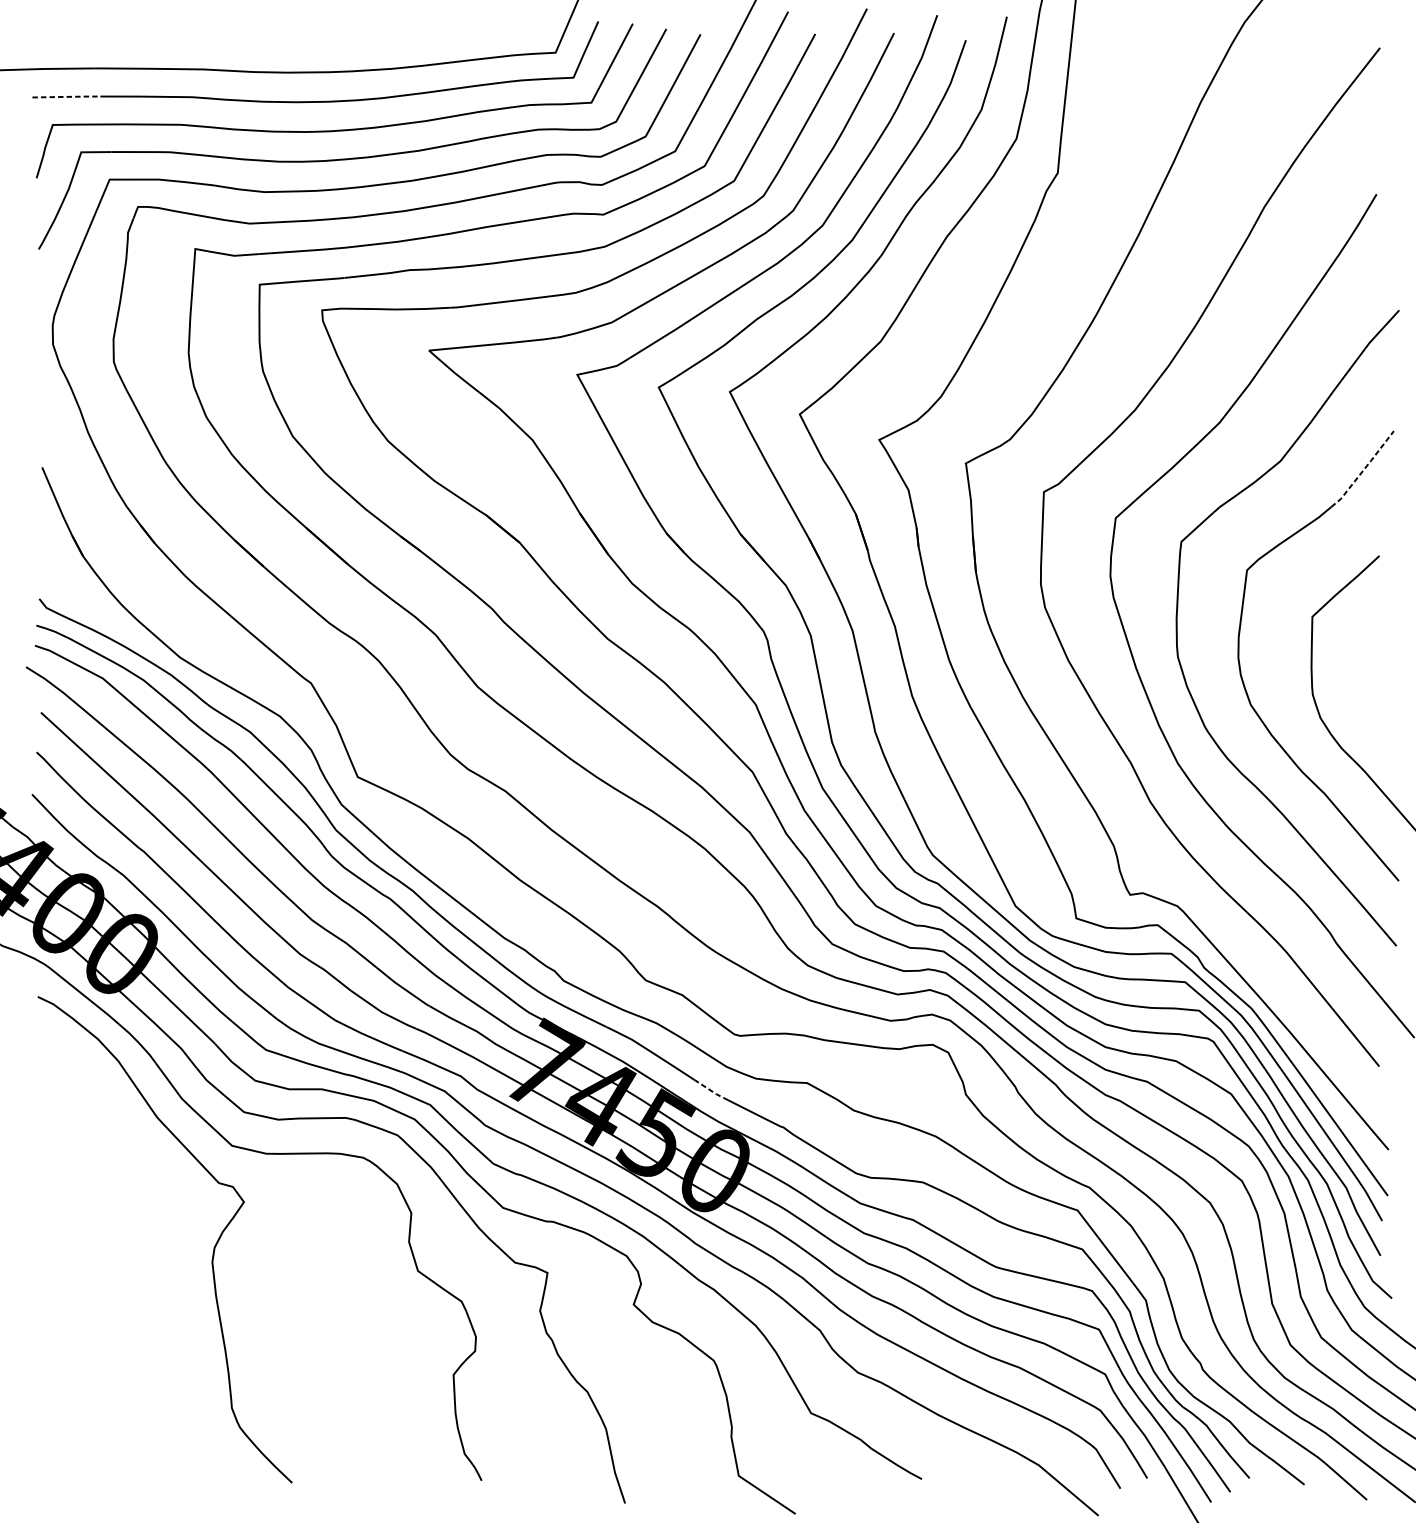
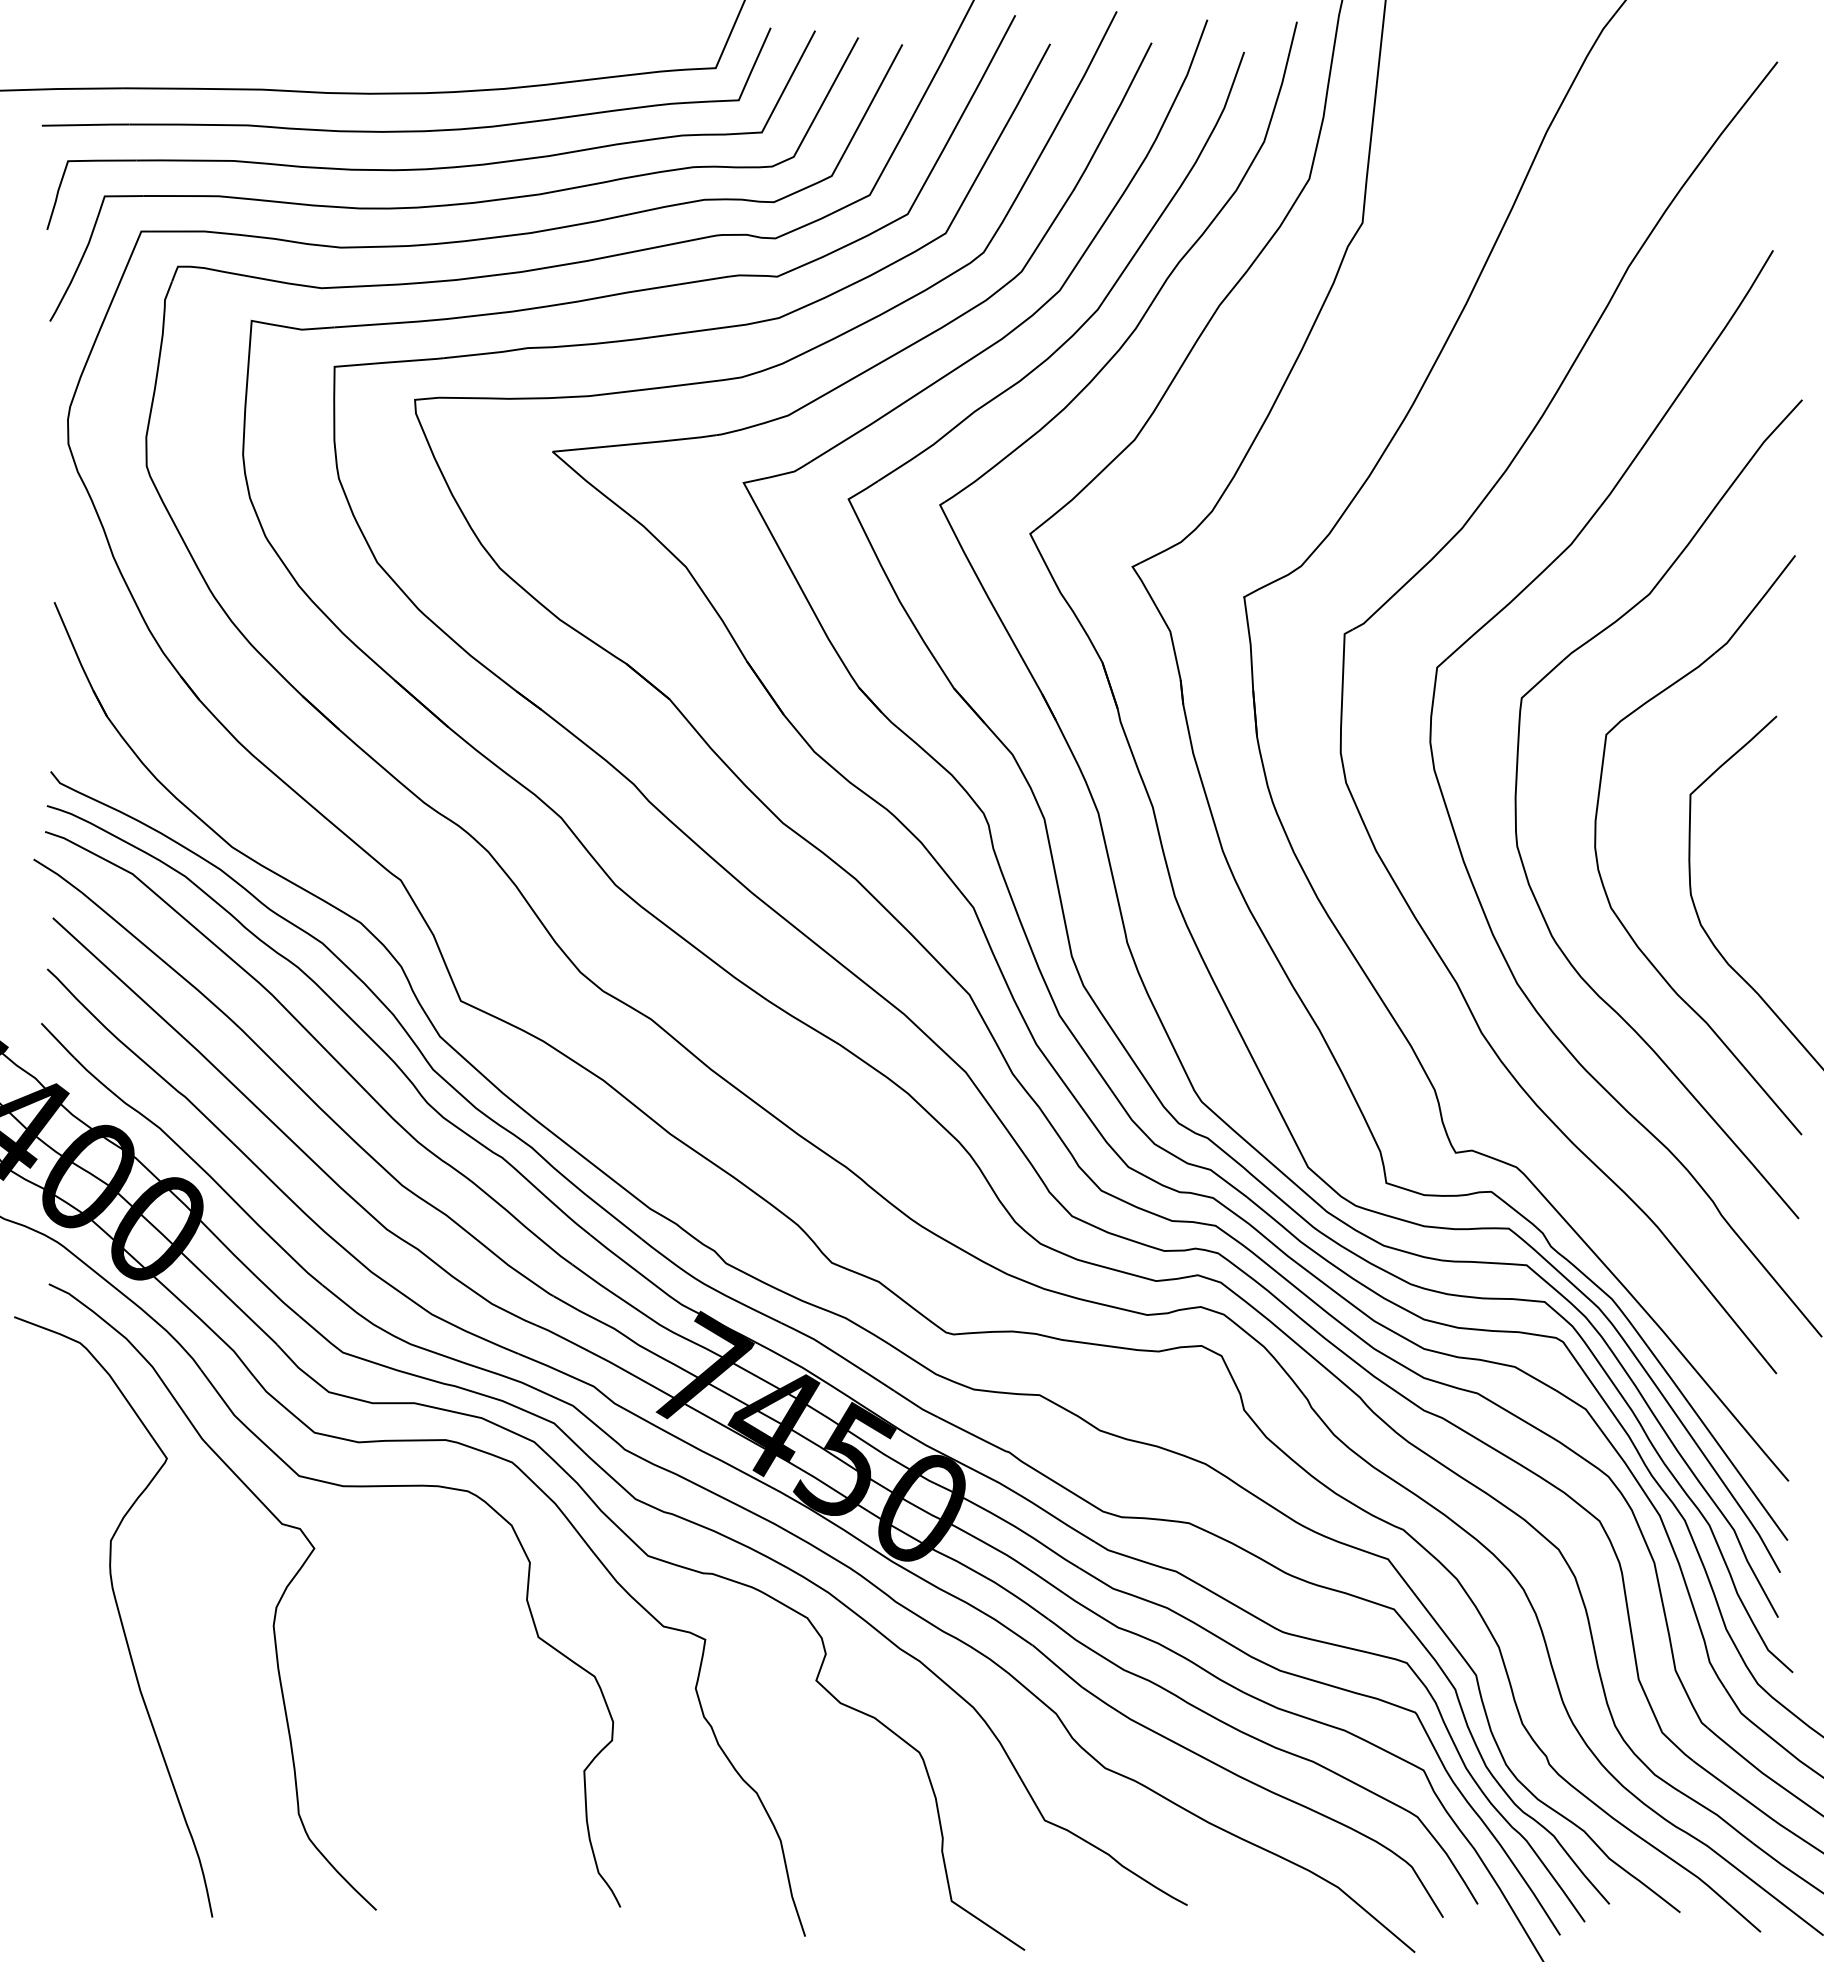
line: (67, 97) -> (87, 125), dashed -> solid
line: (1363, 469) -> (1756, 605), dashed -> solid
line: (711, 1091) -> (916, 1405), dashed -> solid
curve: (91, 1254) -> (118, 1615), added

